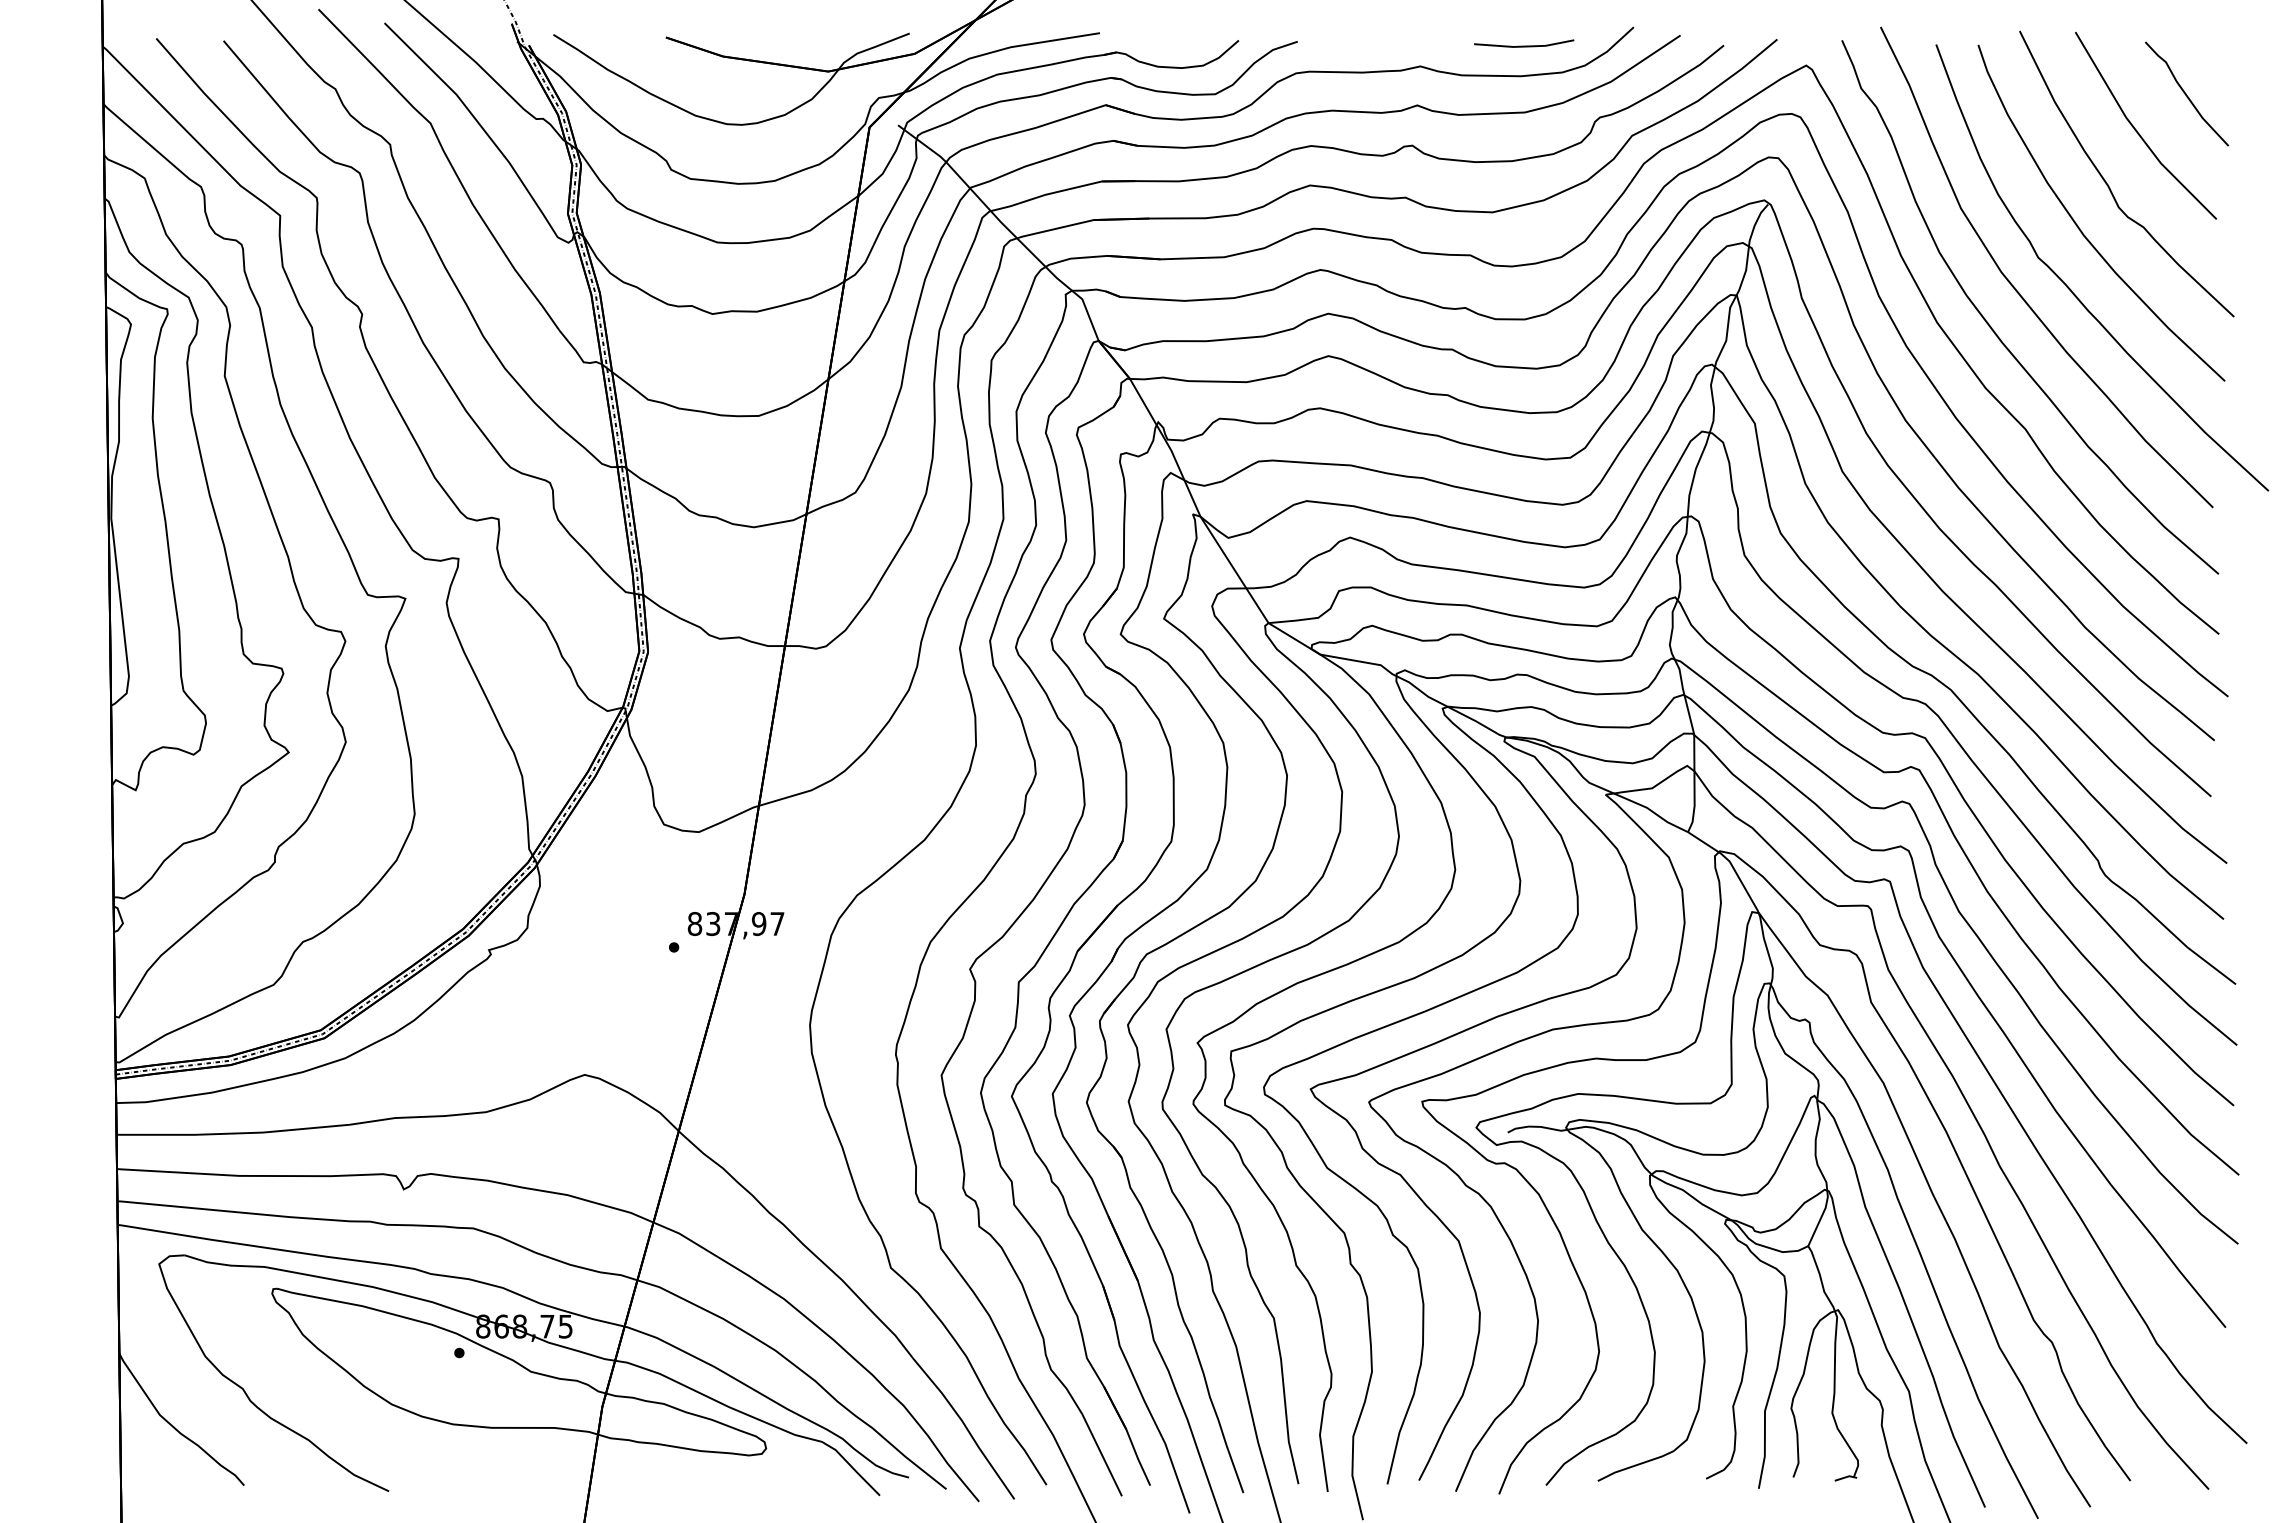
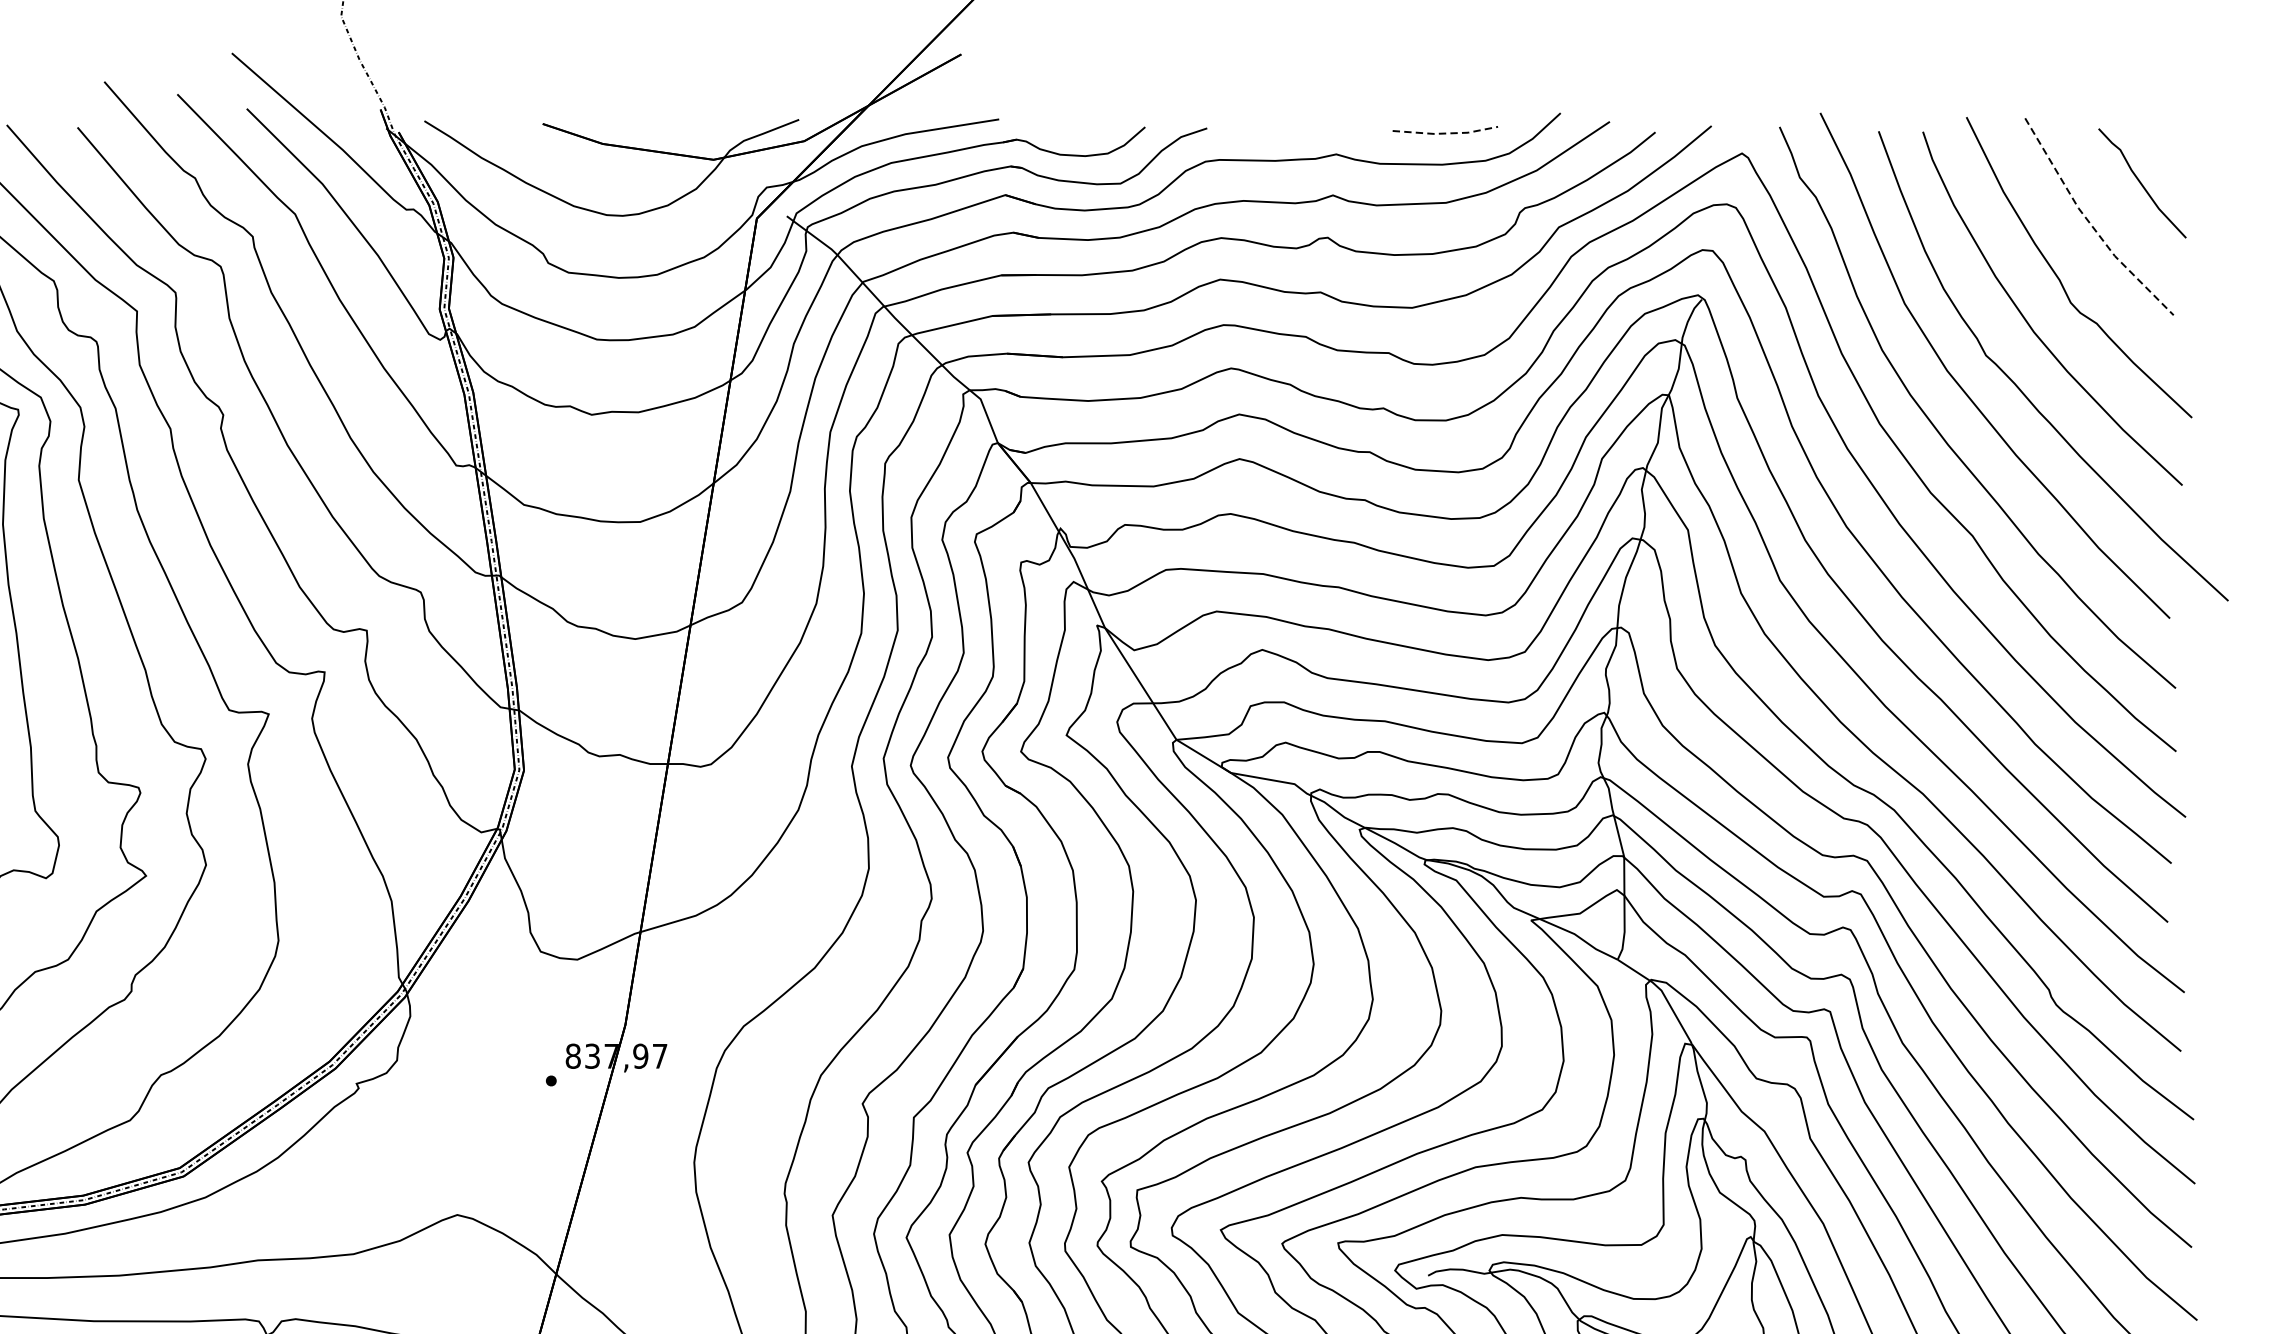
line: (1525, 46) -> (1446, 133), solid -> dashed
line: (2137, 132) -> (2090, 223), solid -> dashed

